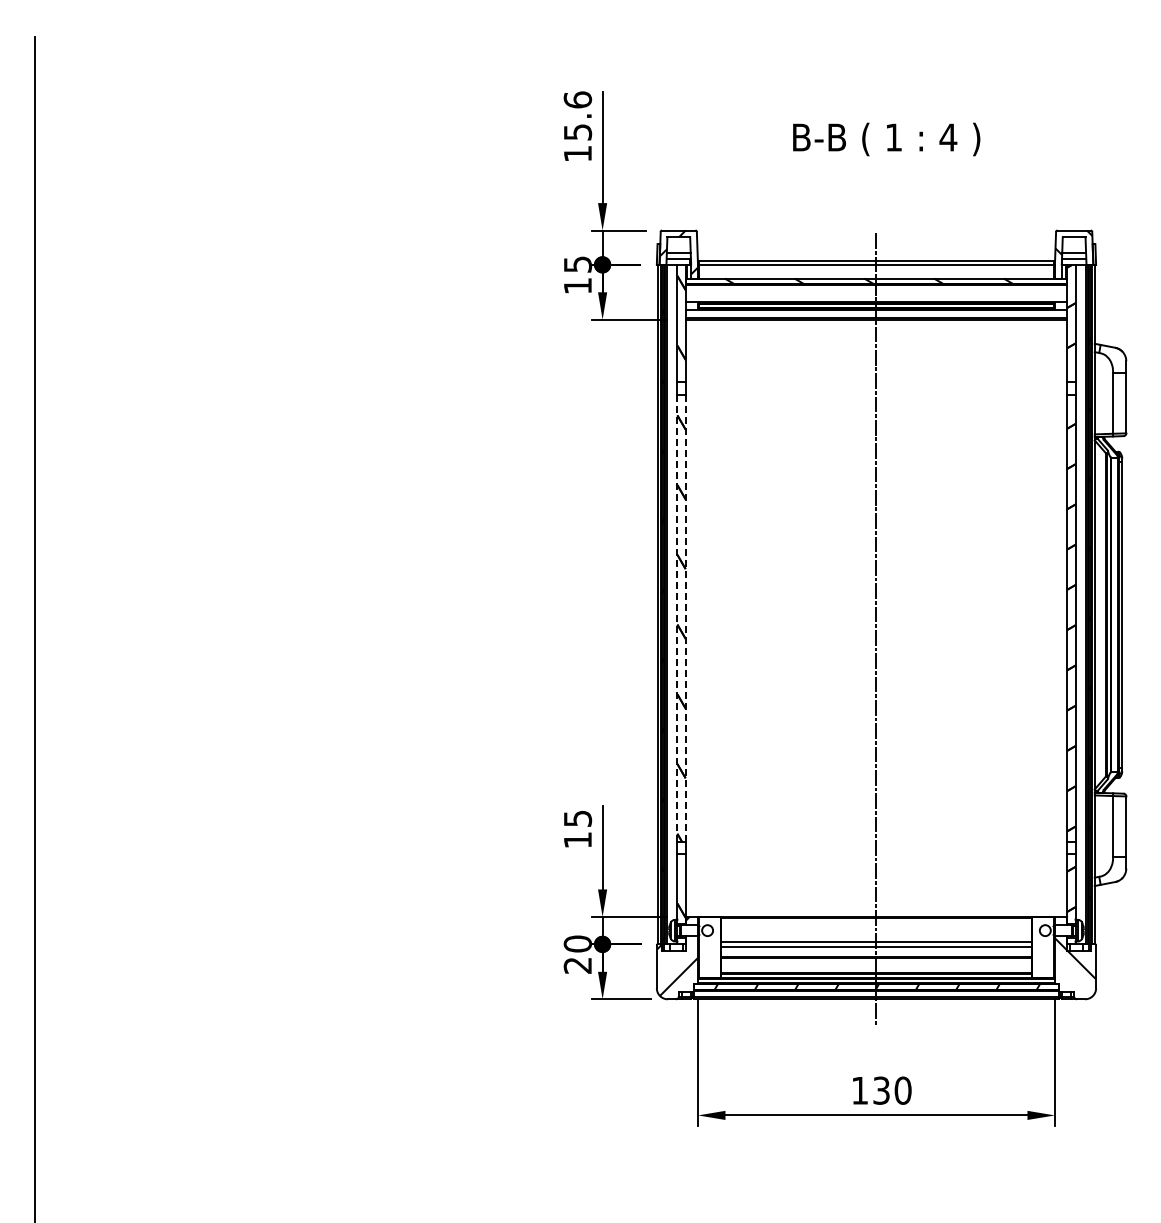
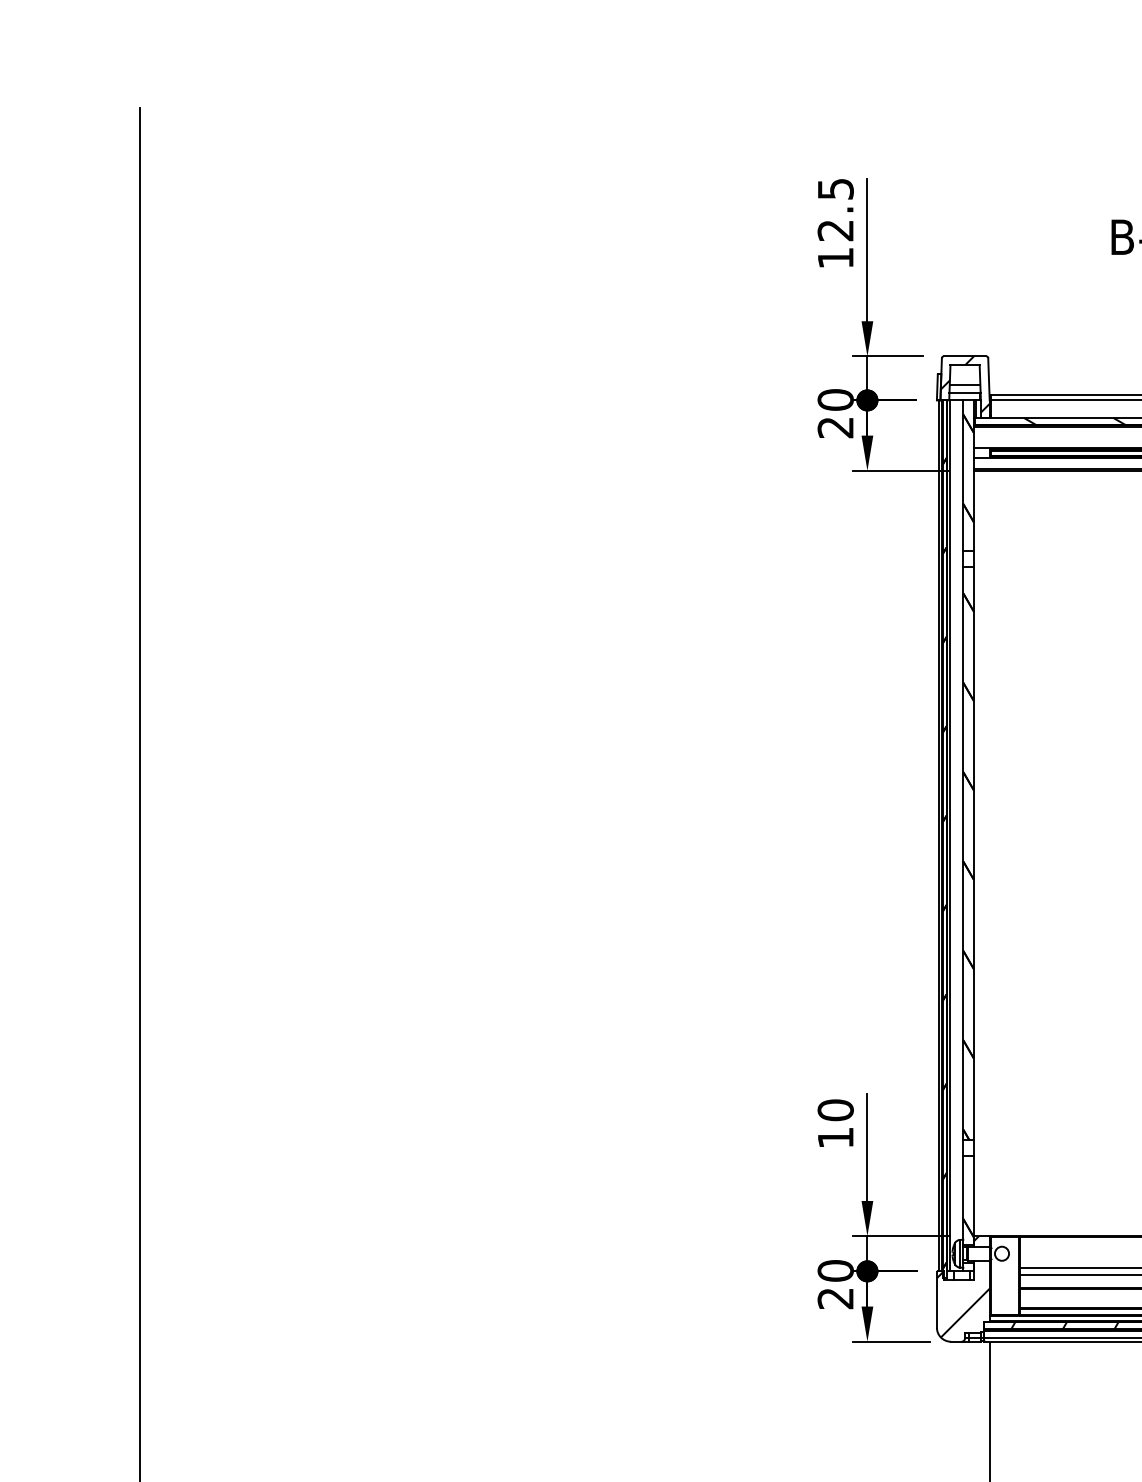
text: (577, 115) -> (835, 208), 15.6 -> 12.5
text: (577, 275) -> (835, 414), 15 -> 20
line: (677, 618) -> (963, 853), dashed -> solid
line: (685, 618) -> (973, 853), dashed -> solid
text: (577, 818) -> (835, 1110), 15 -> 10

